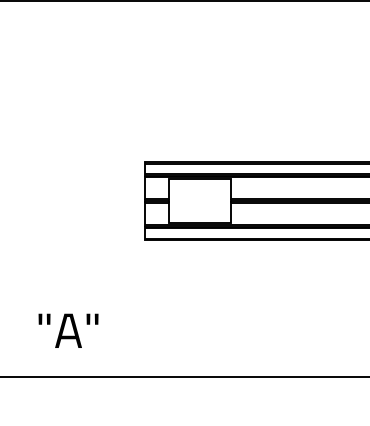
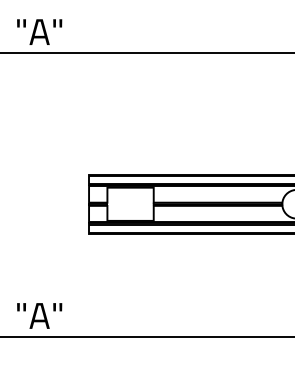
text: (68, 330) -> (39, 315), moved

